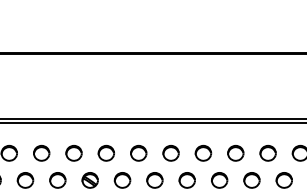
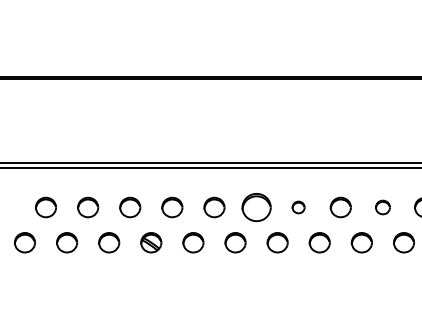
part: (171, 153) -> (256, 207), size x1.4
part: (203, 153) -> (298, 207), size x0.6
part: (267, 153) -> (382, 207), size x0.7

